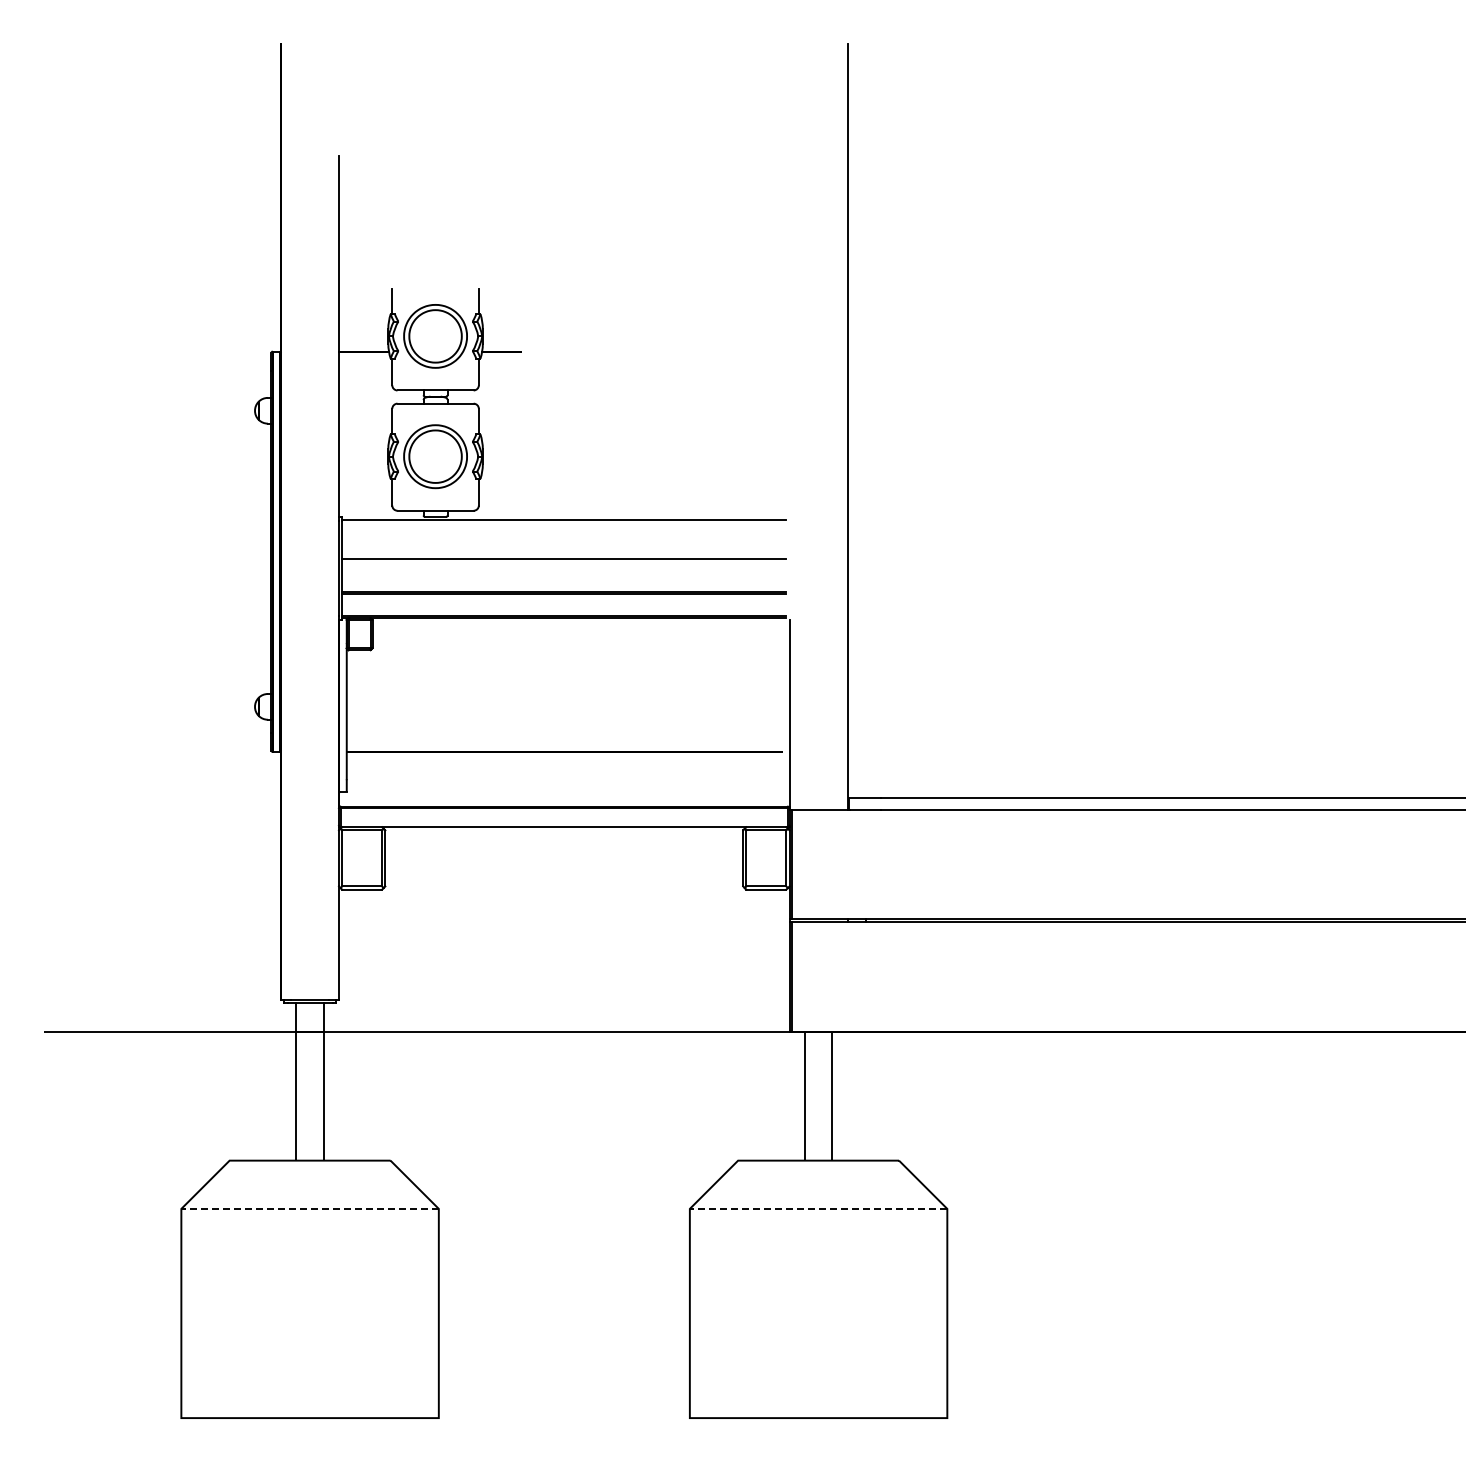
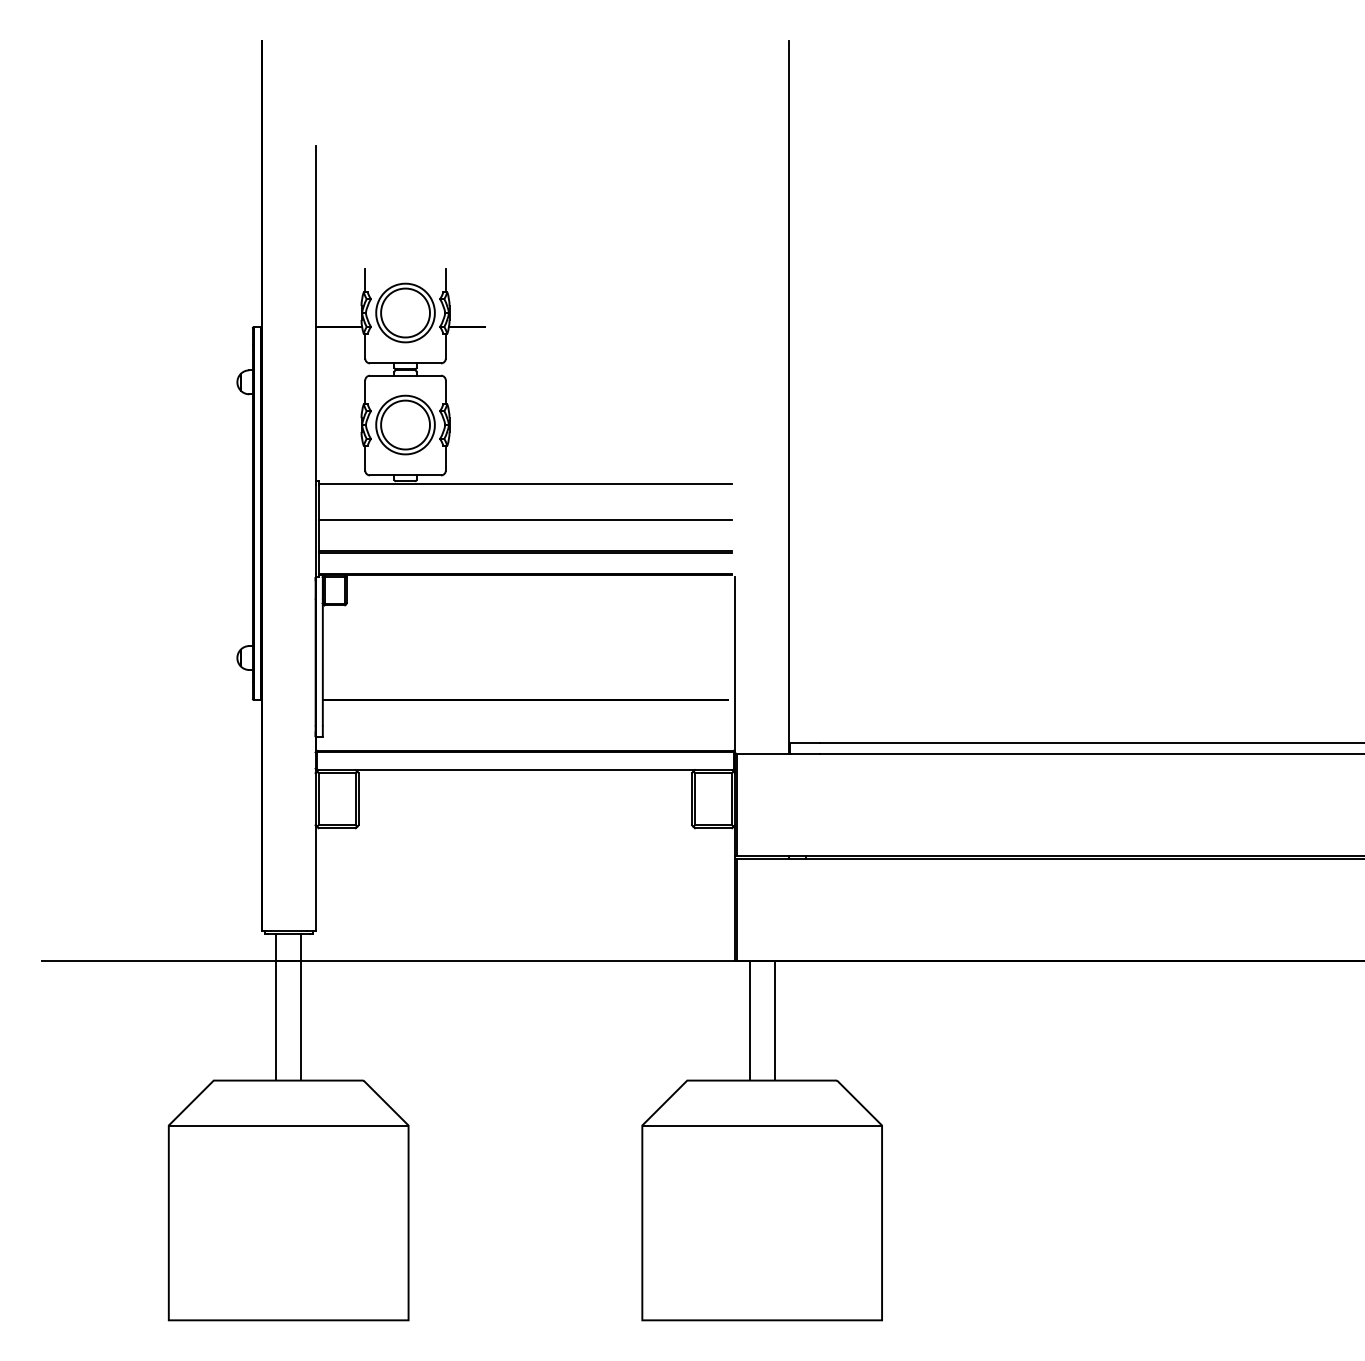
line: (310, 1208) -> (289, 1125), dashed -> solid
line: (818, 1208) -> (762, 1125), dashed -> solid

